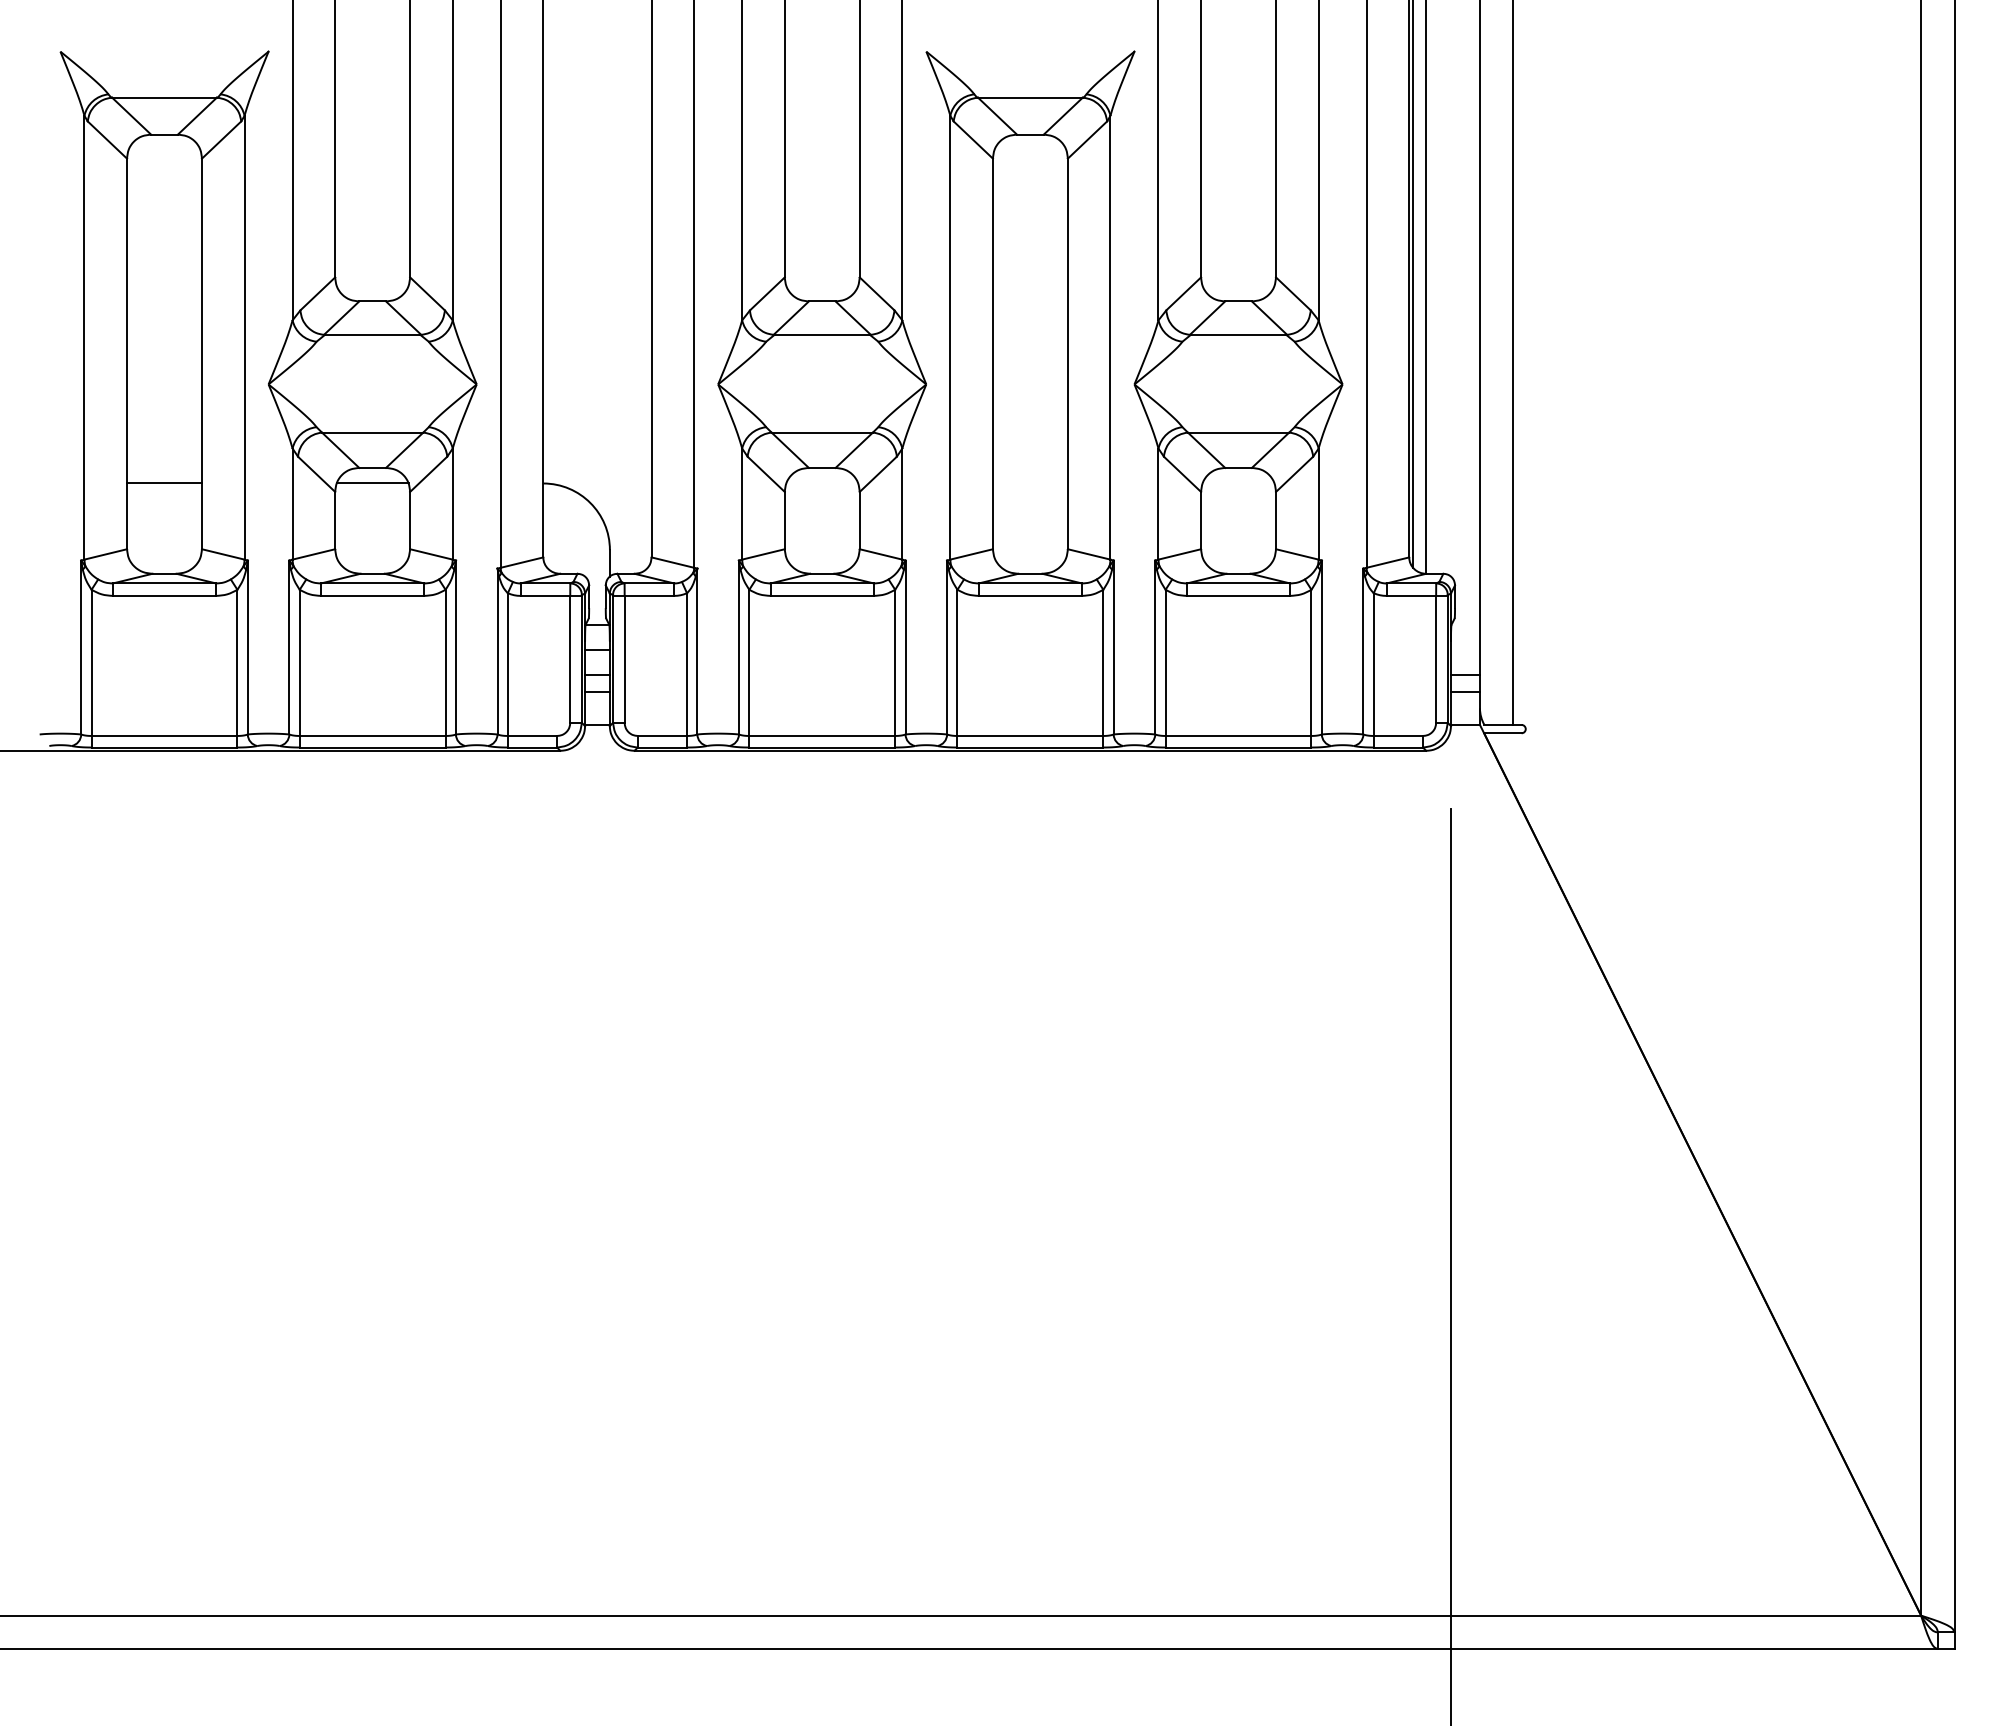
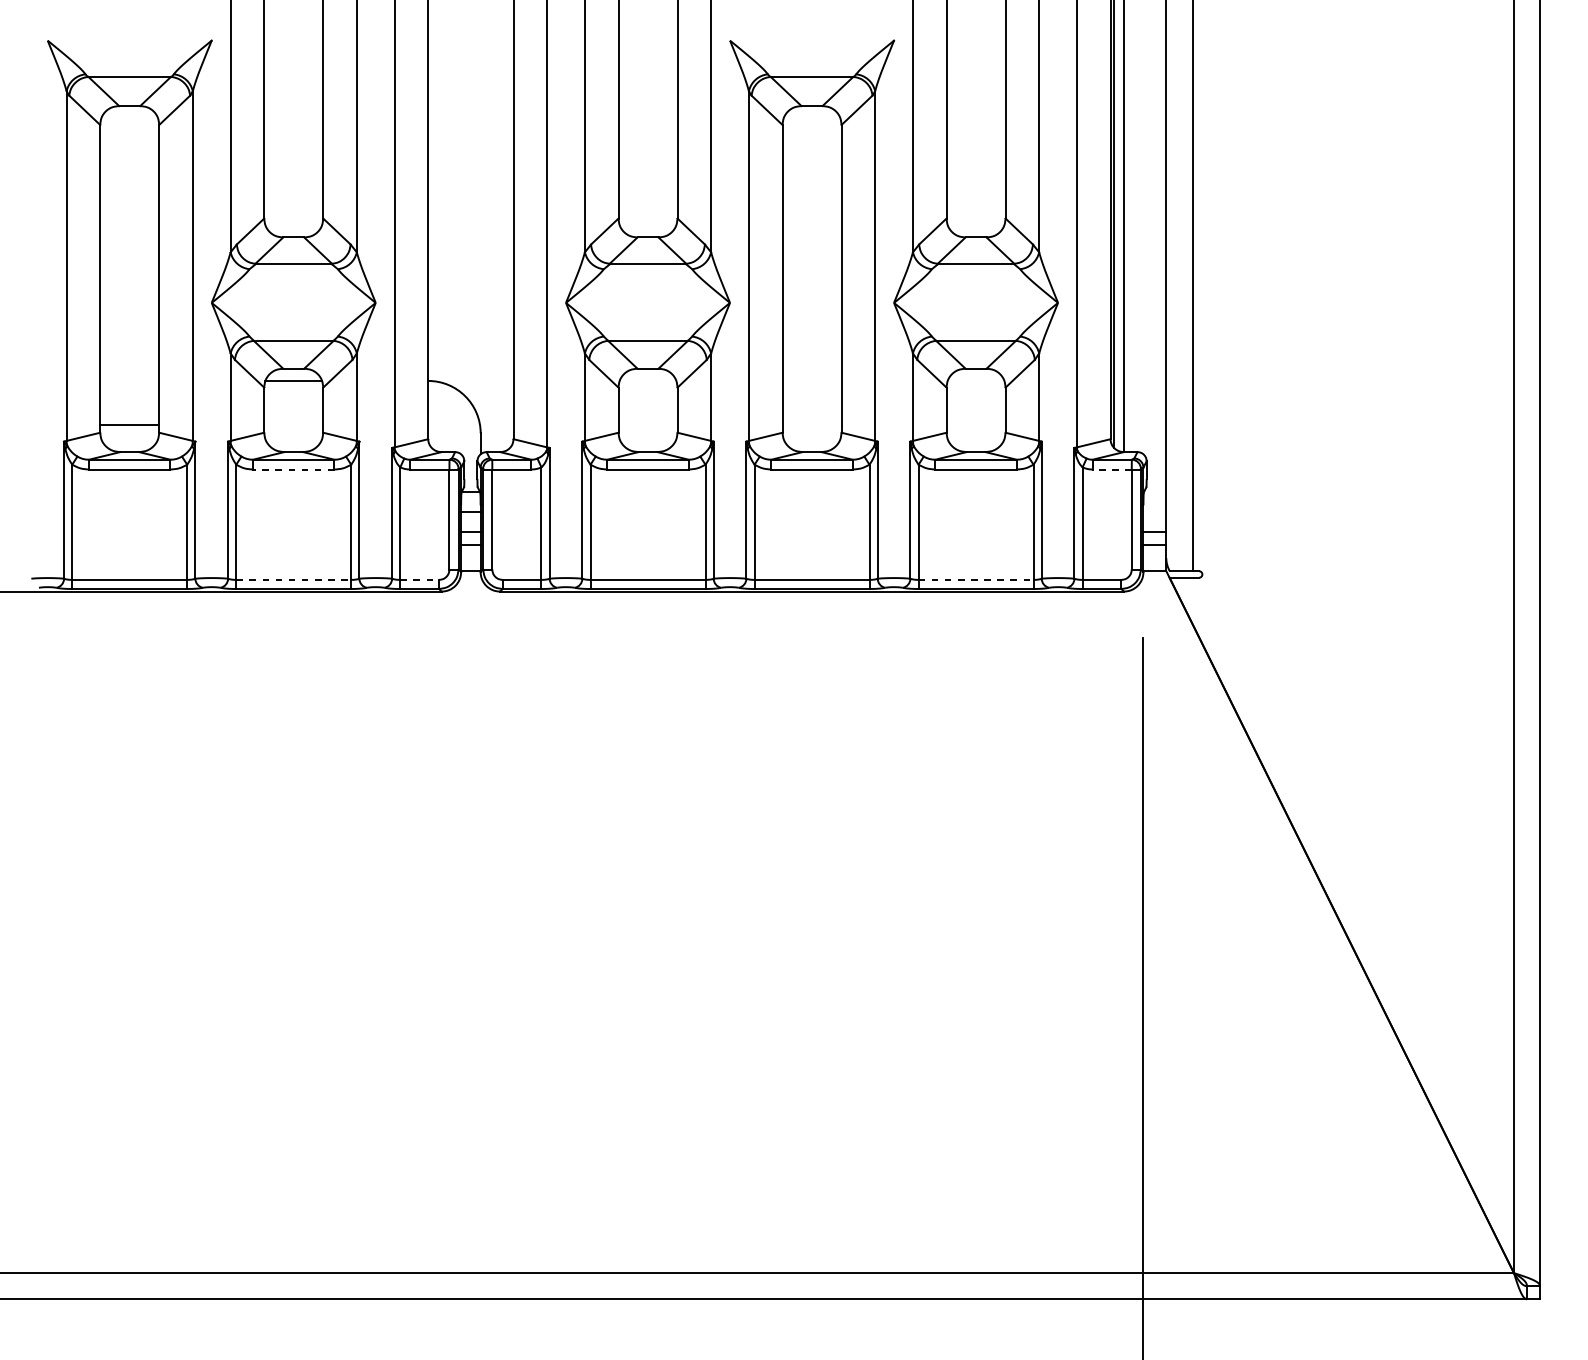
line: (164, 483) -> (129, 425), moved
line: (372, 595) -> (293, 469), solid -> dashed
line: (1411, 595) -> (1112, 469), solid -> dashed
line: (372, 735) -> (293, 579), solid -> dashed
line: (532, 735) -> (419, 579), solid -> dashed
line: (1238, 735) -> (976, 579), solid -> dashed

